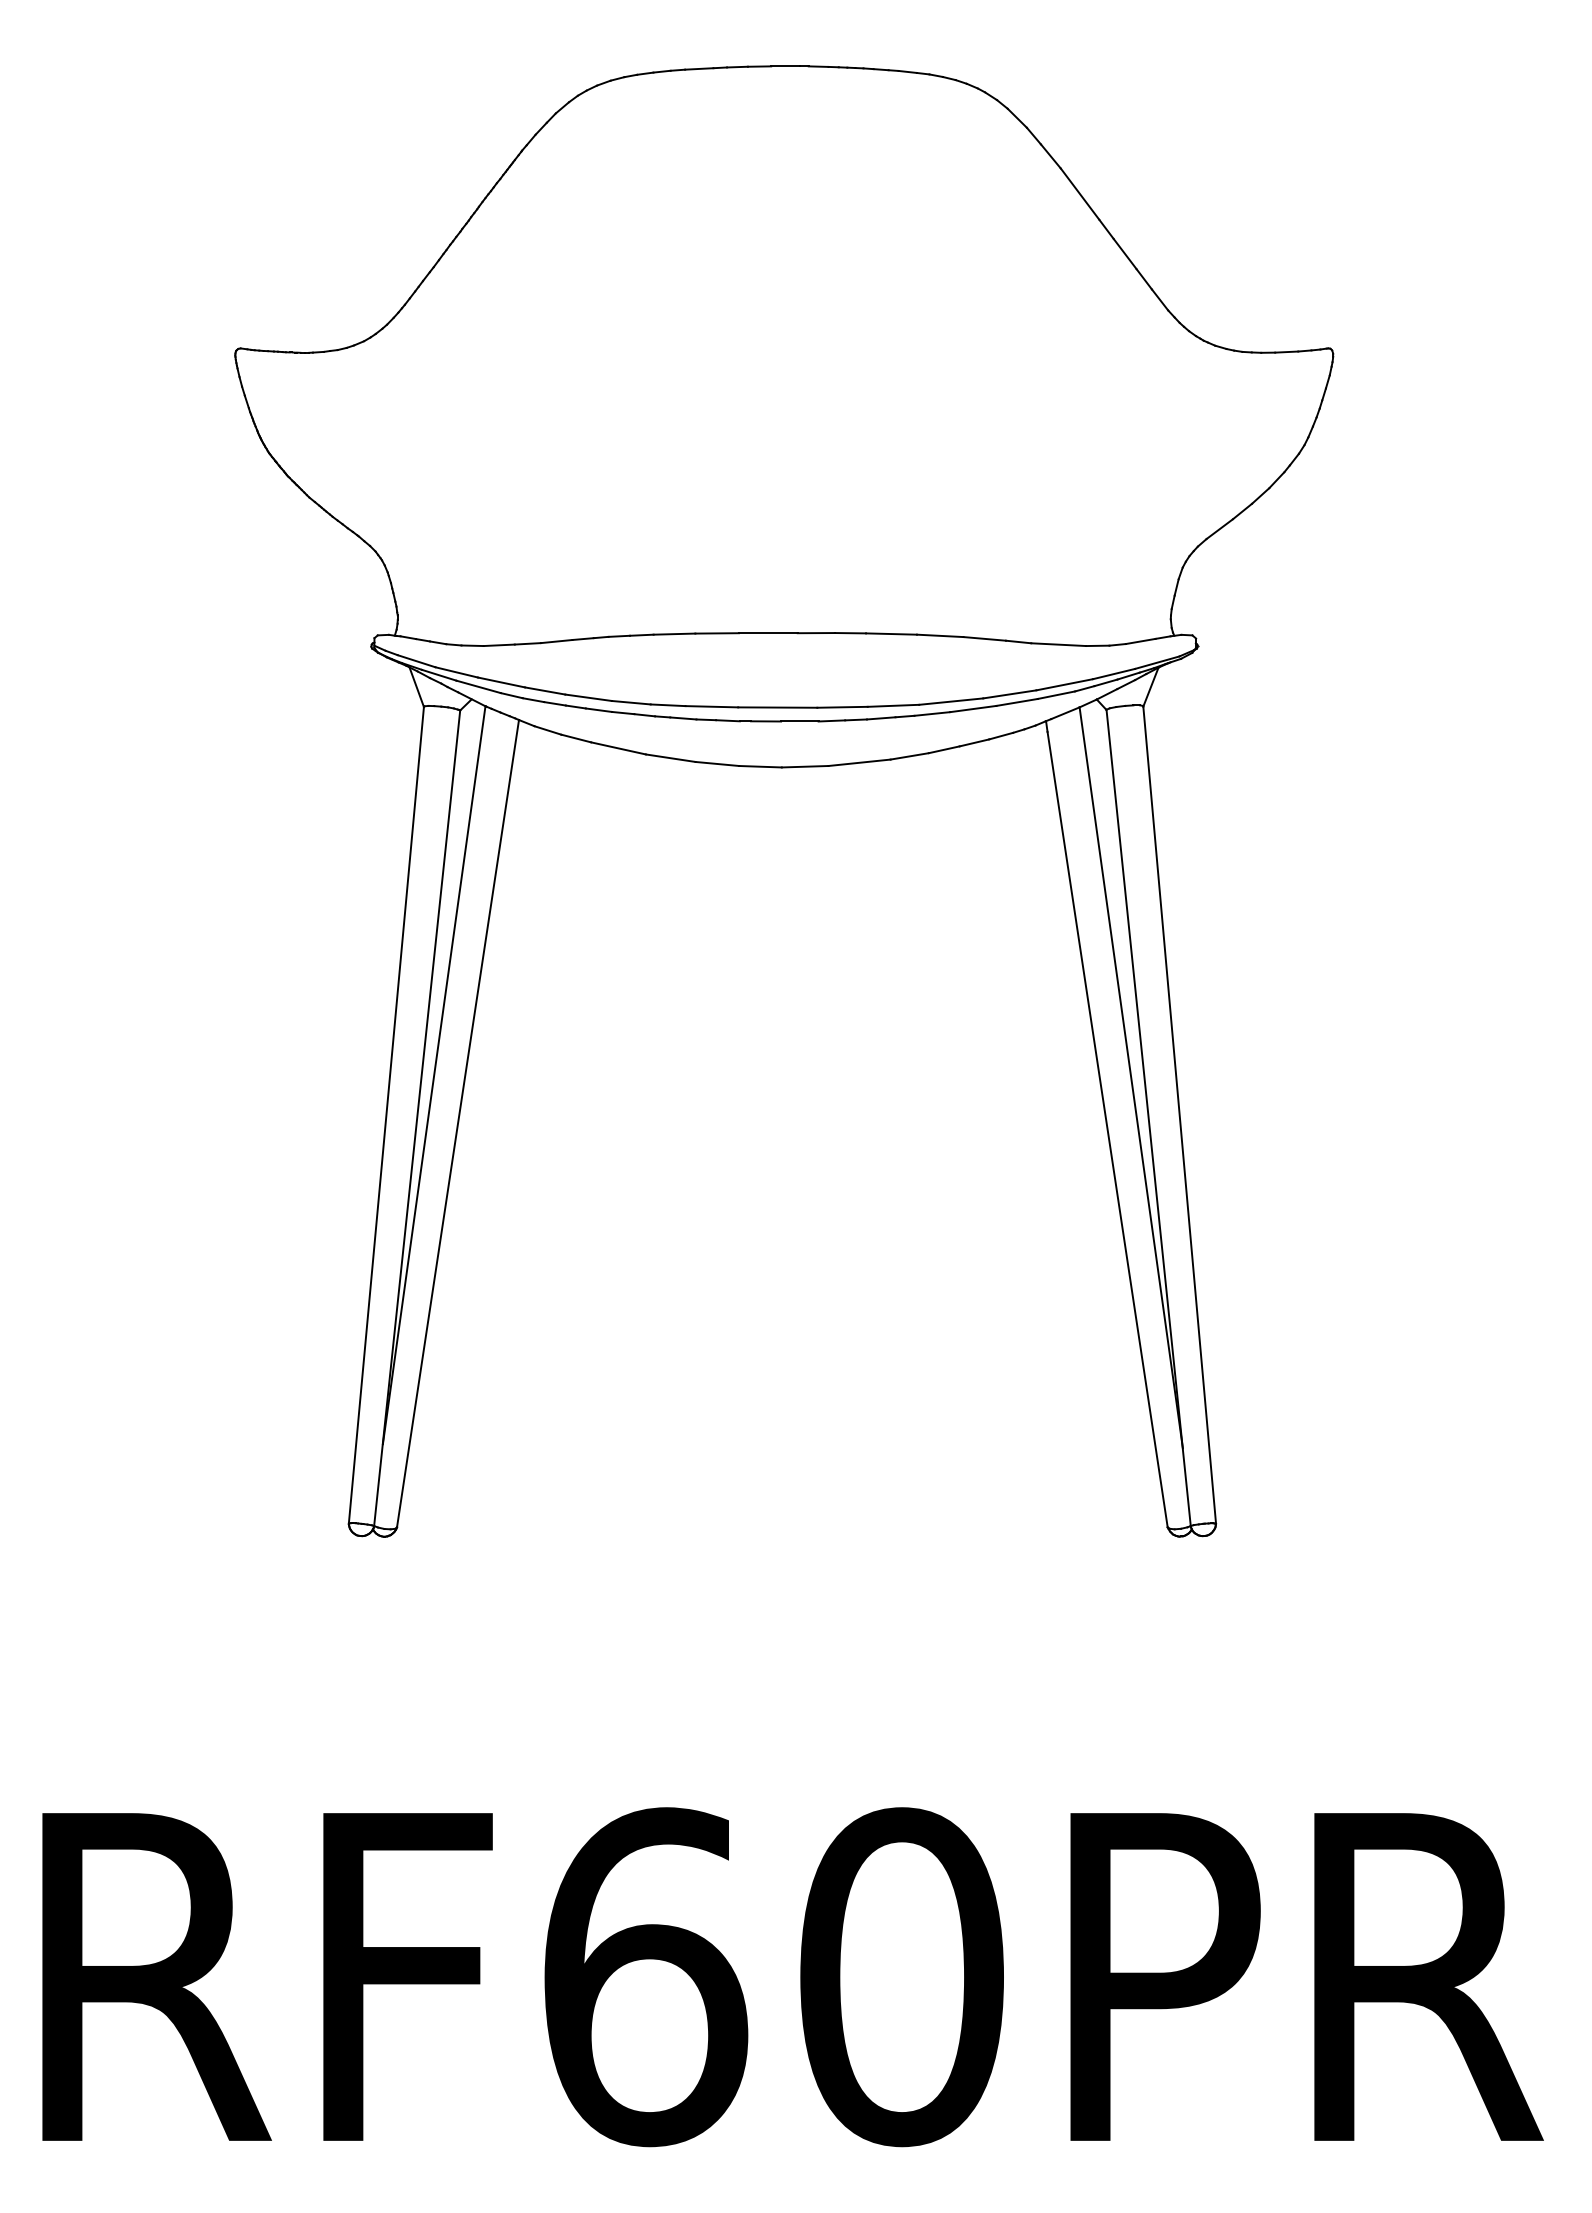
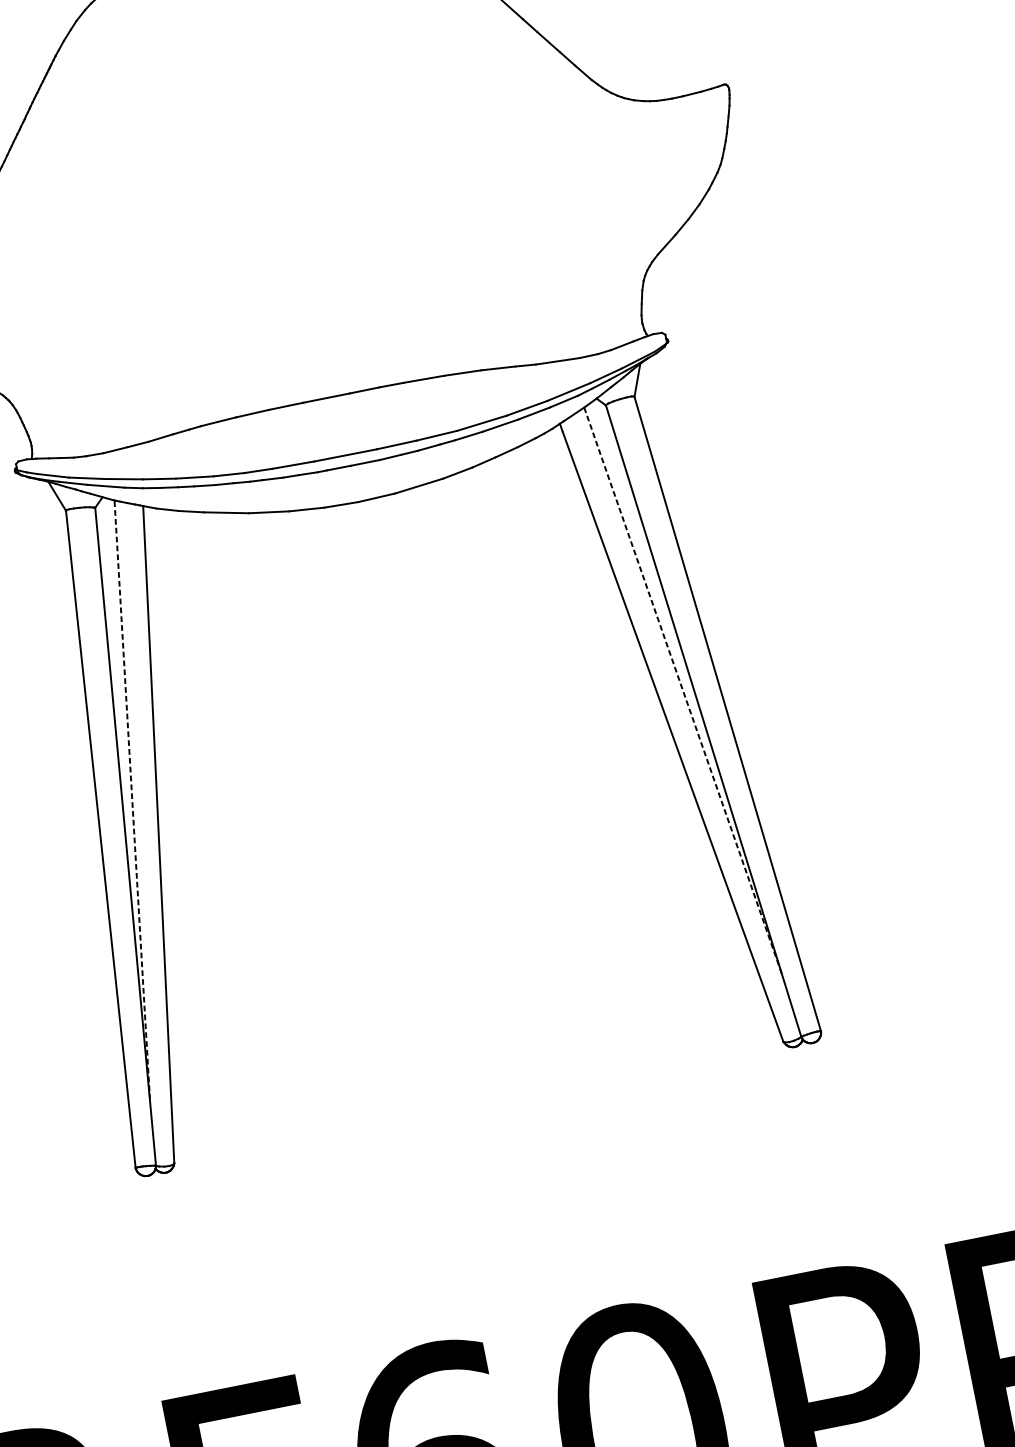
line: (434, 1074) -> (132, 799), solid -> dashed
line: (1131, 1078) -> (683, 692), solid -> dashed

